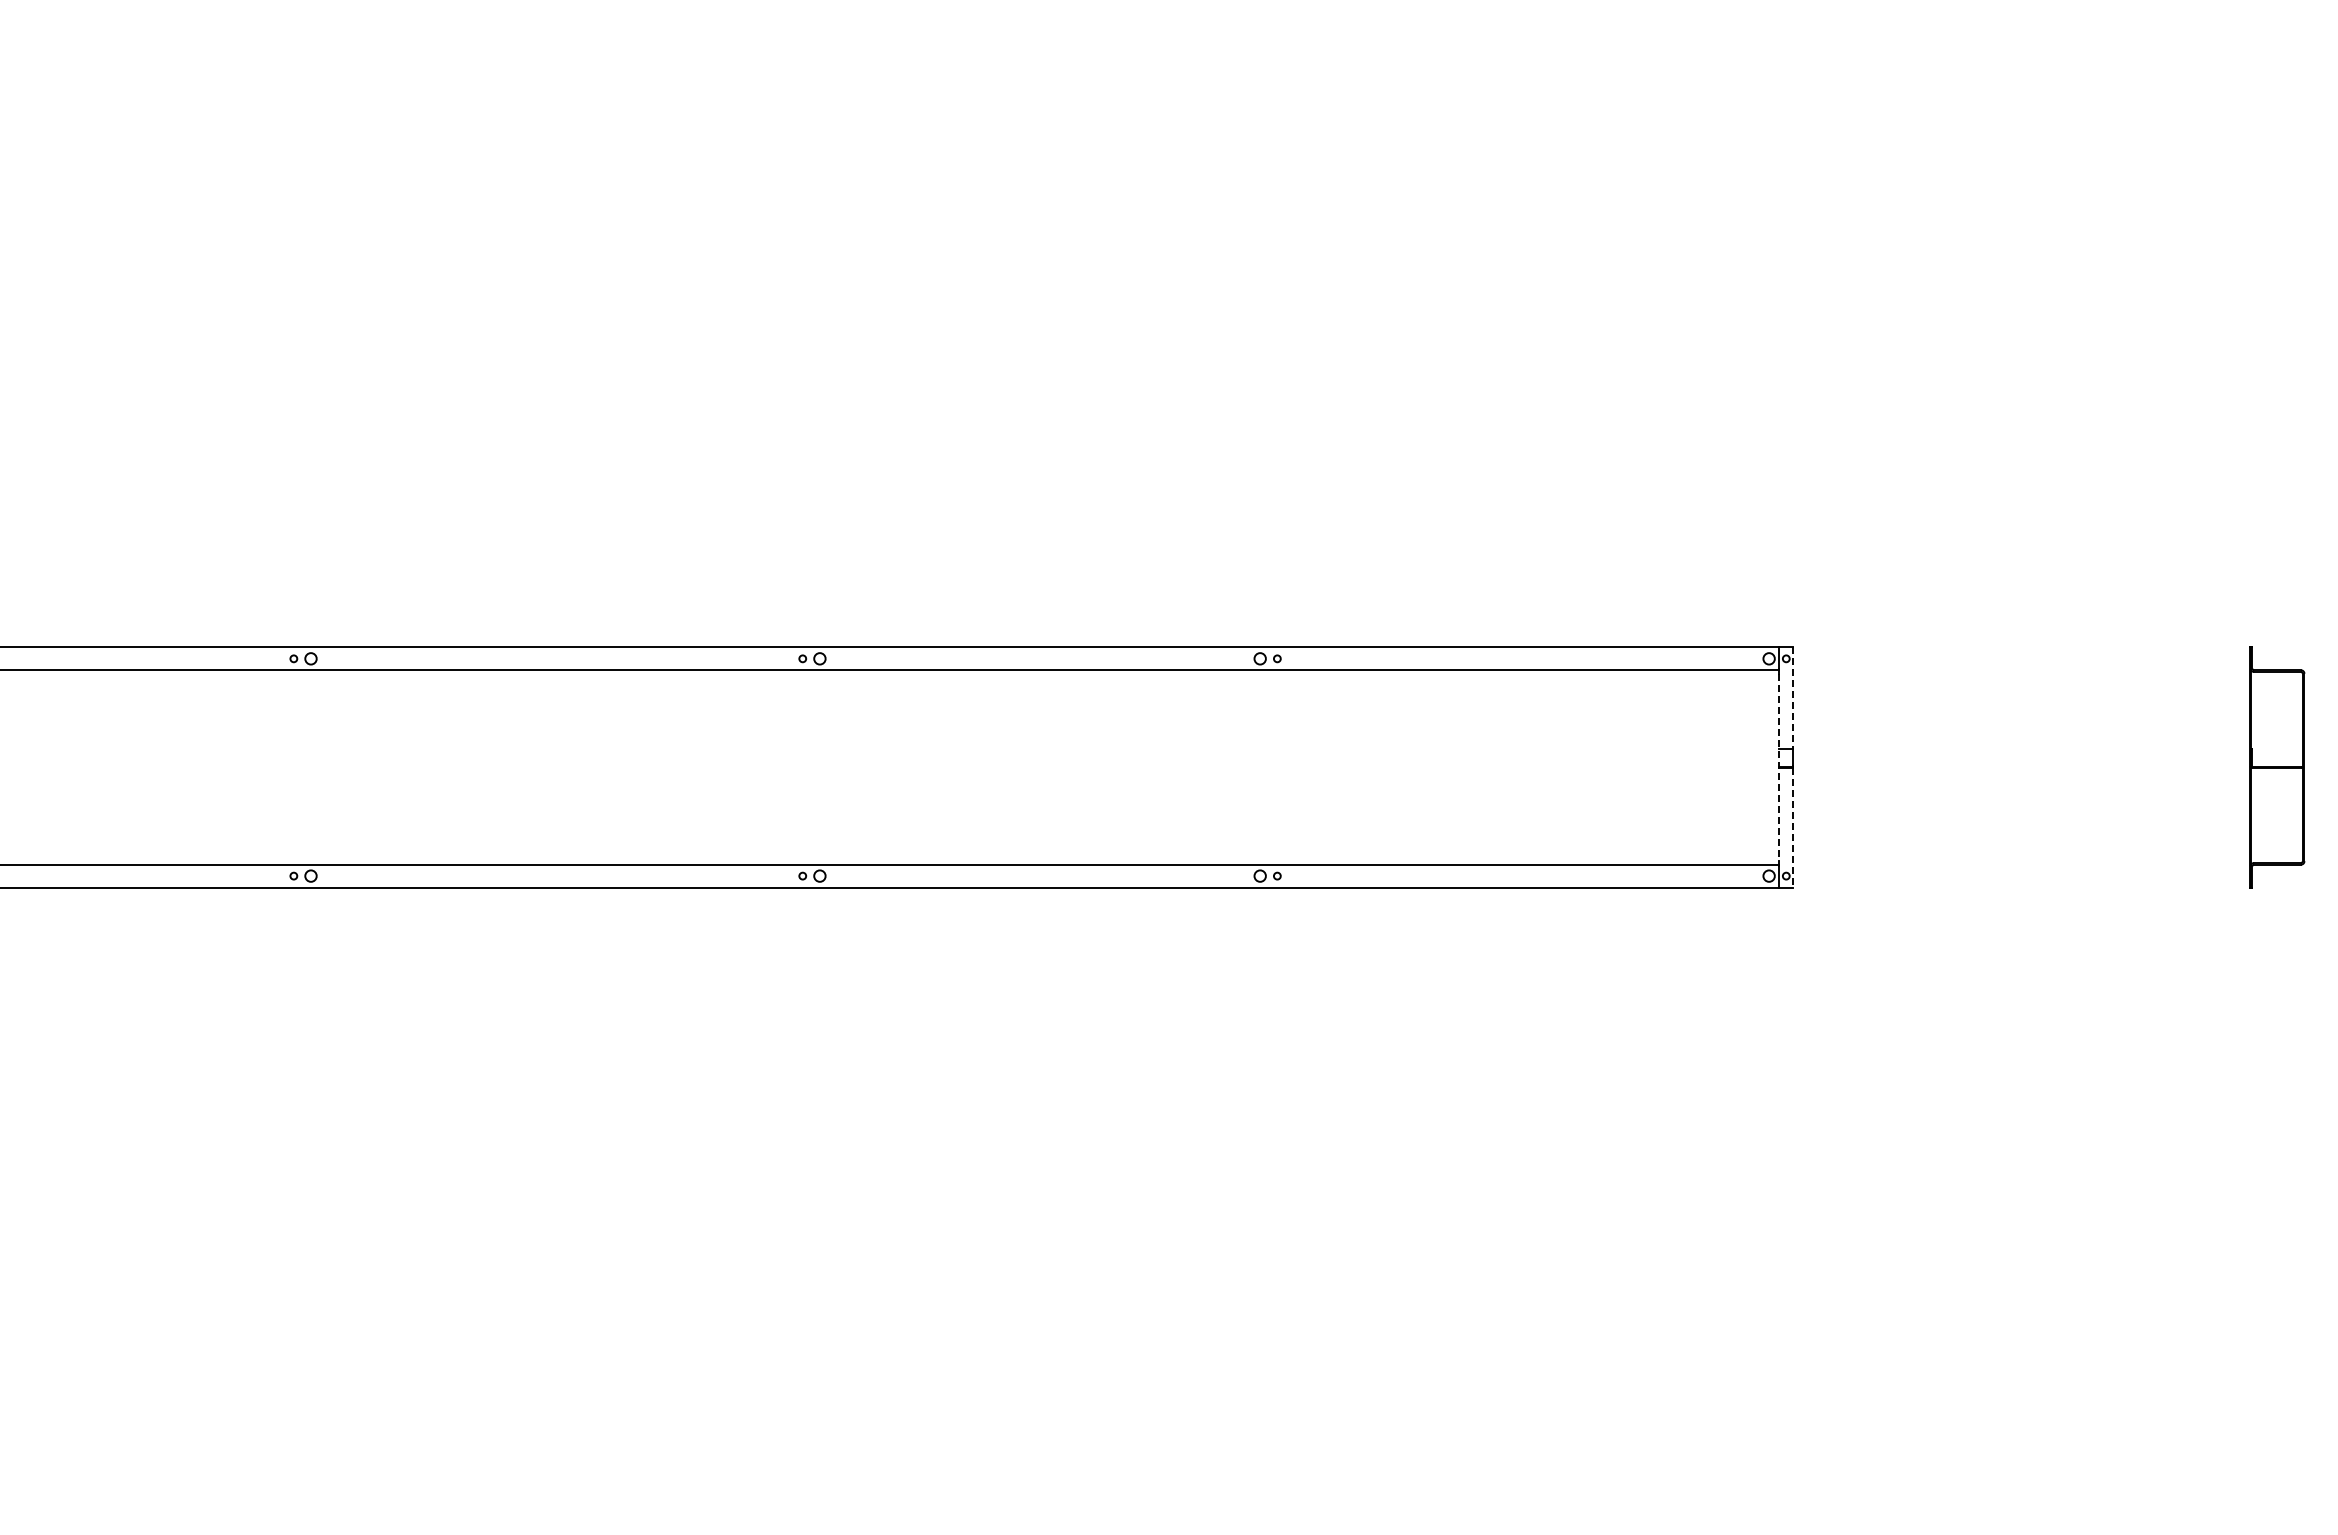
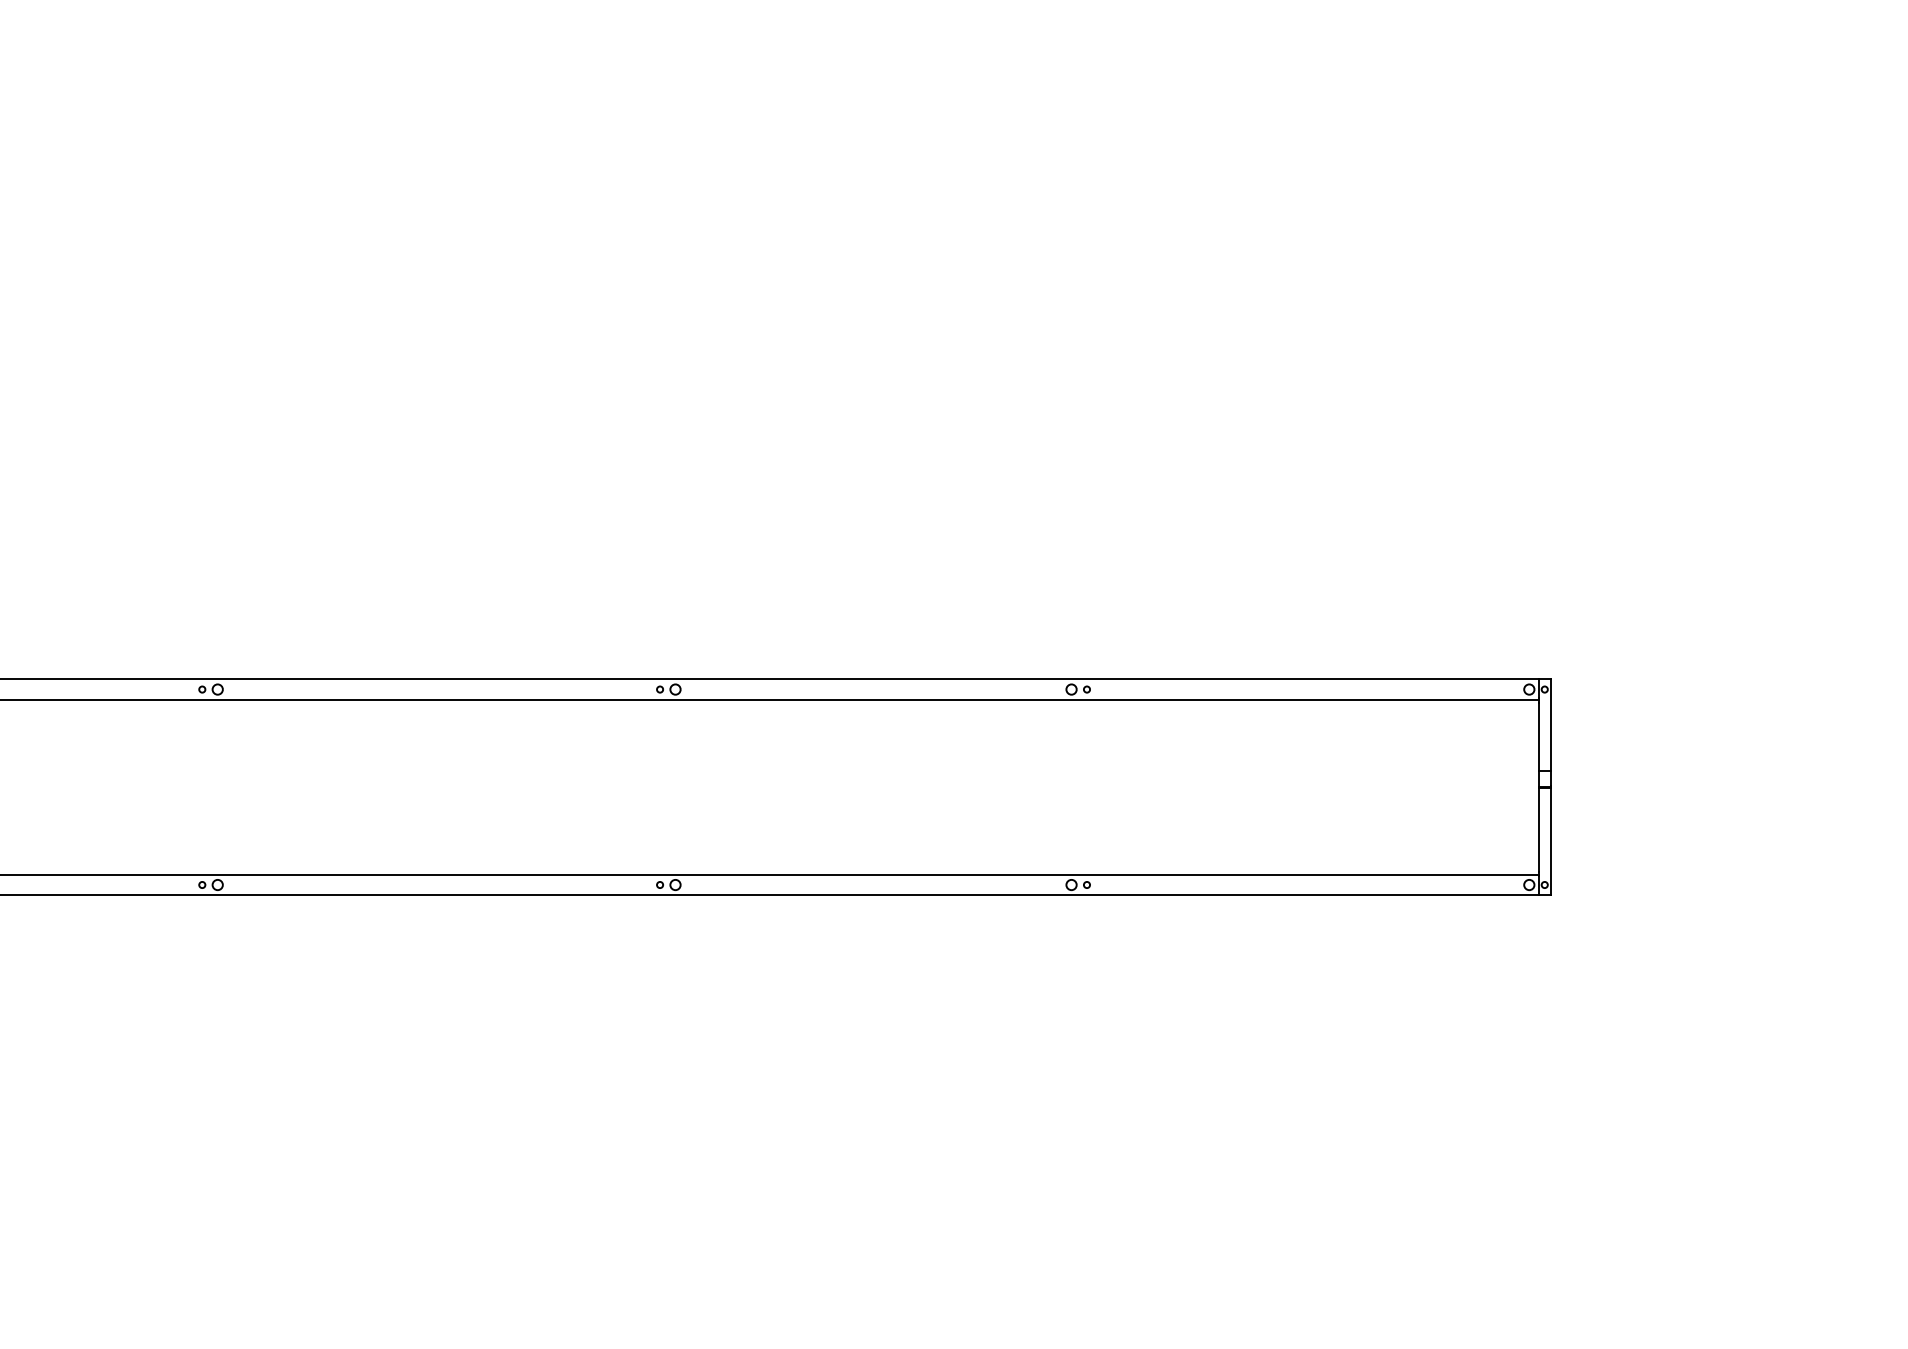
line: (1793, 698) -> (1551, 725), dashed -> solid
line: (1779, 767) -> (1538, 787), dashed -> solid
line: (1793, 827) -> (1551, 841), dashed -> solid

